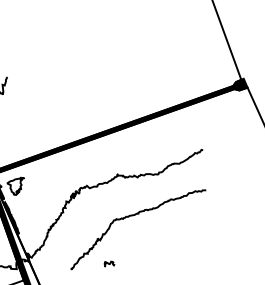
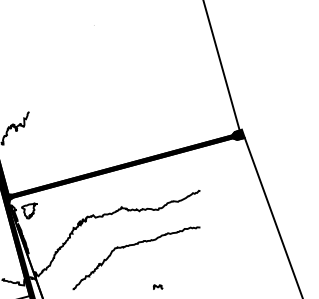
curve: (108, 263) -> (157, 286), moved

